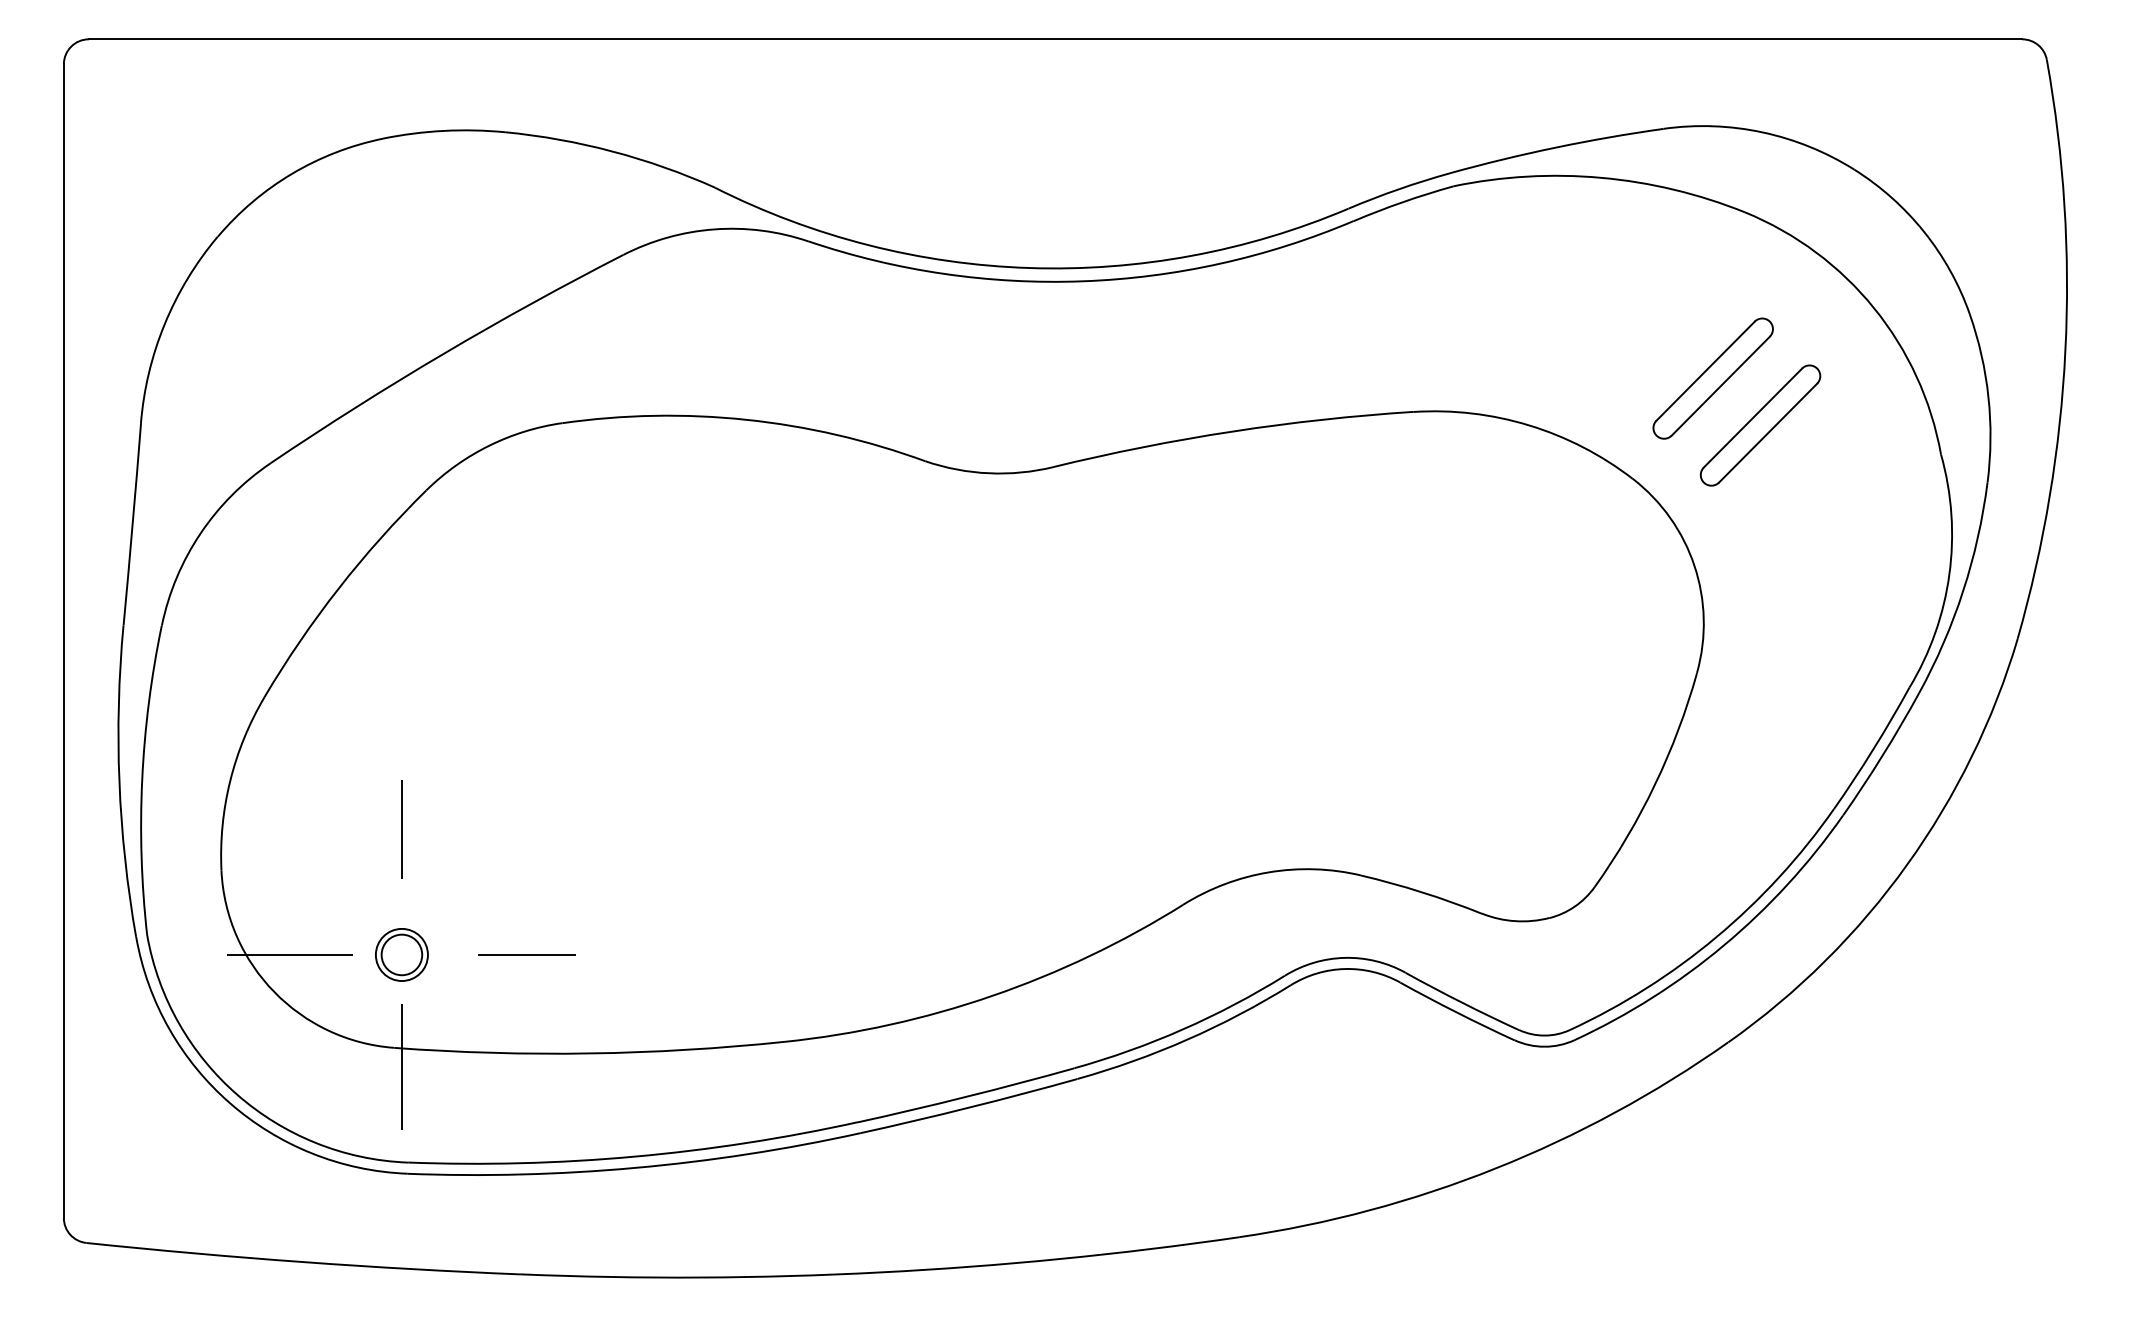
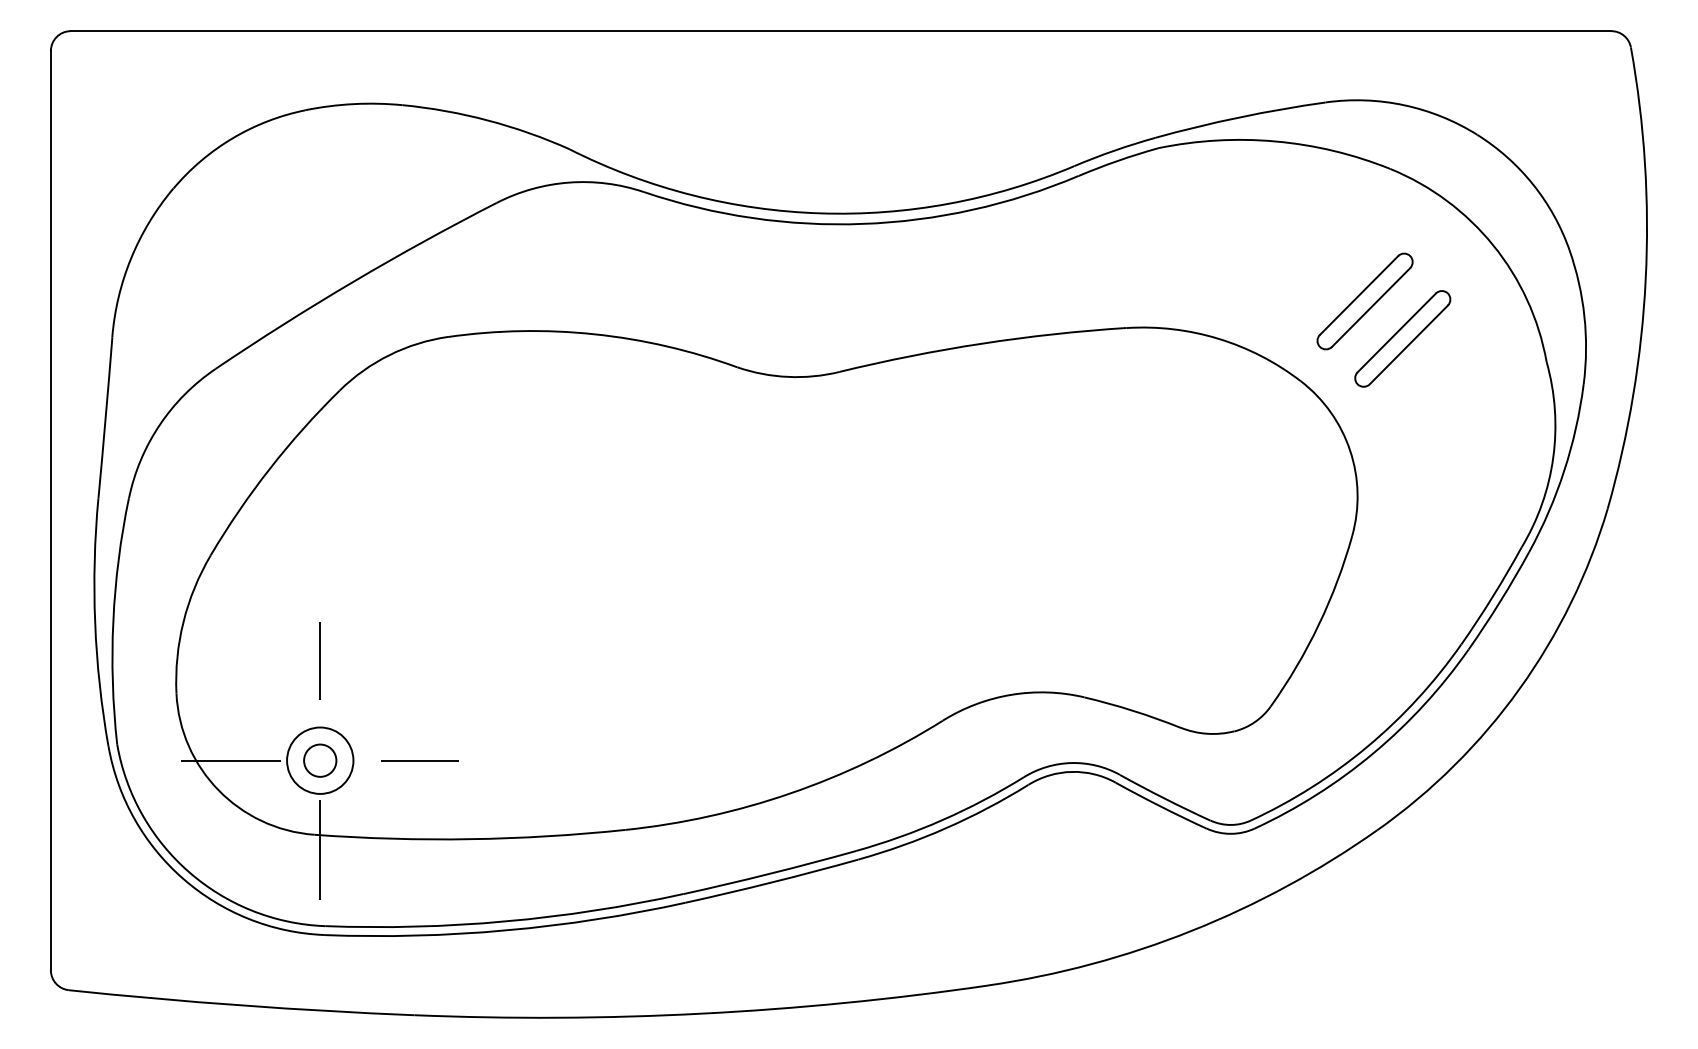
circle: (401, 954) -> (319, 760), size x1.6

